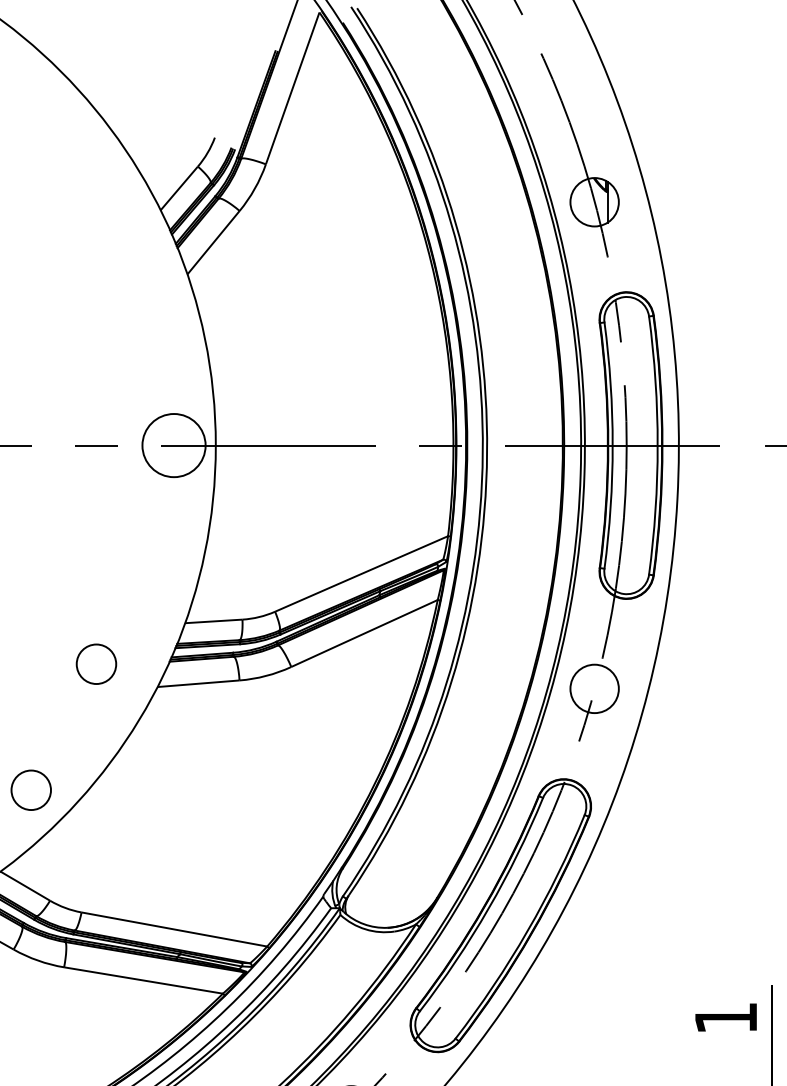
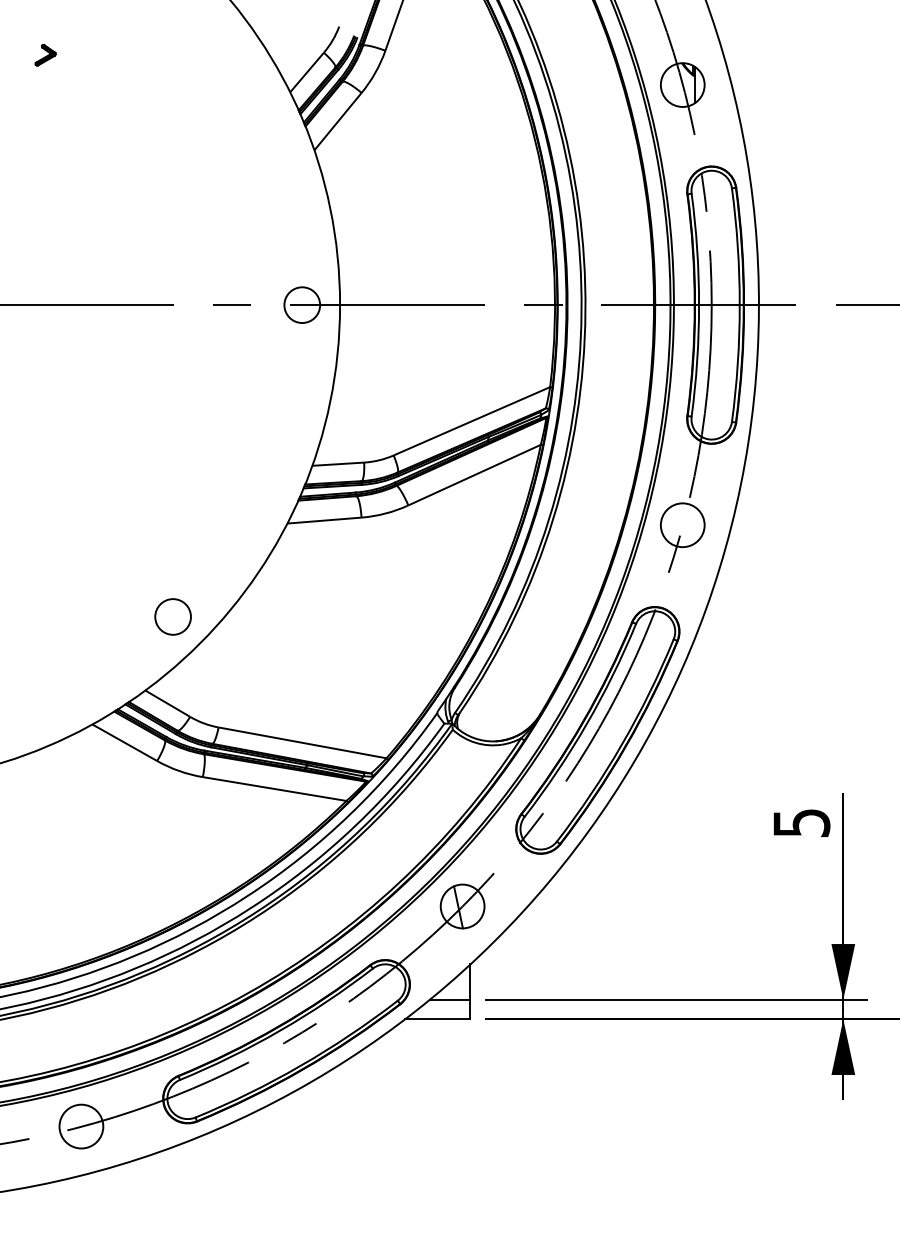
circle: (174, 445) -> (302, 305), size x0.62
circle: (95, 663) -> (231, 502), removed
text: (725, 1018) -> (801, 823), 1 -> 5

